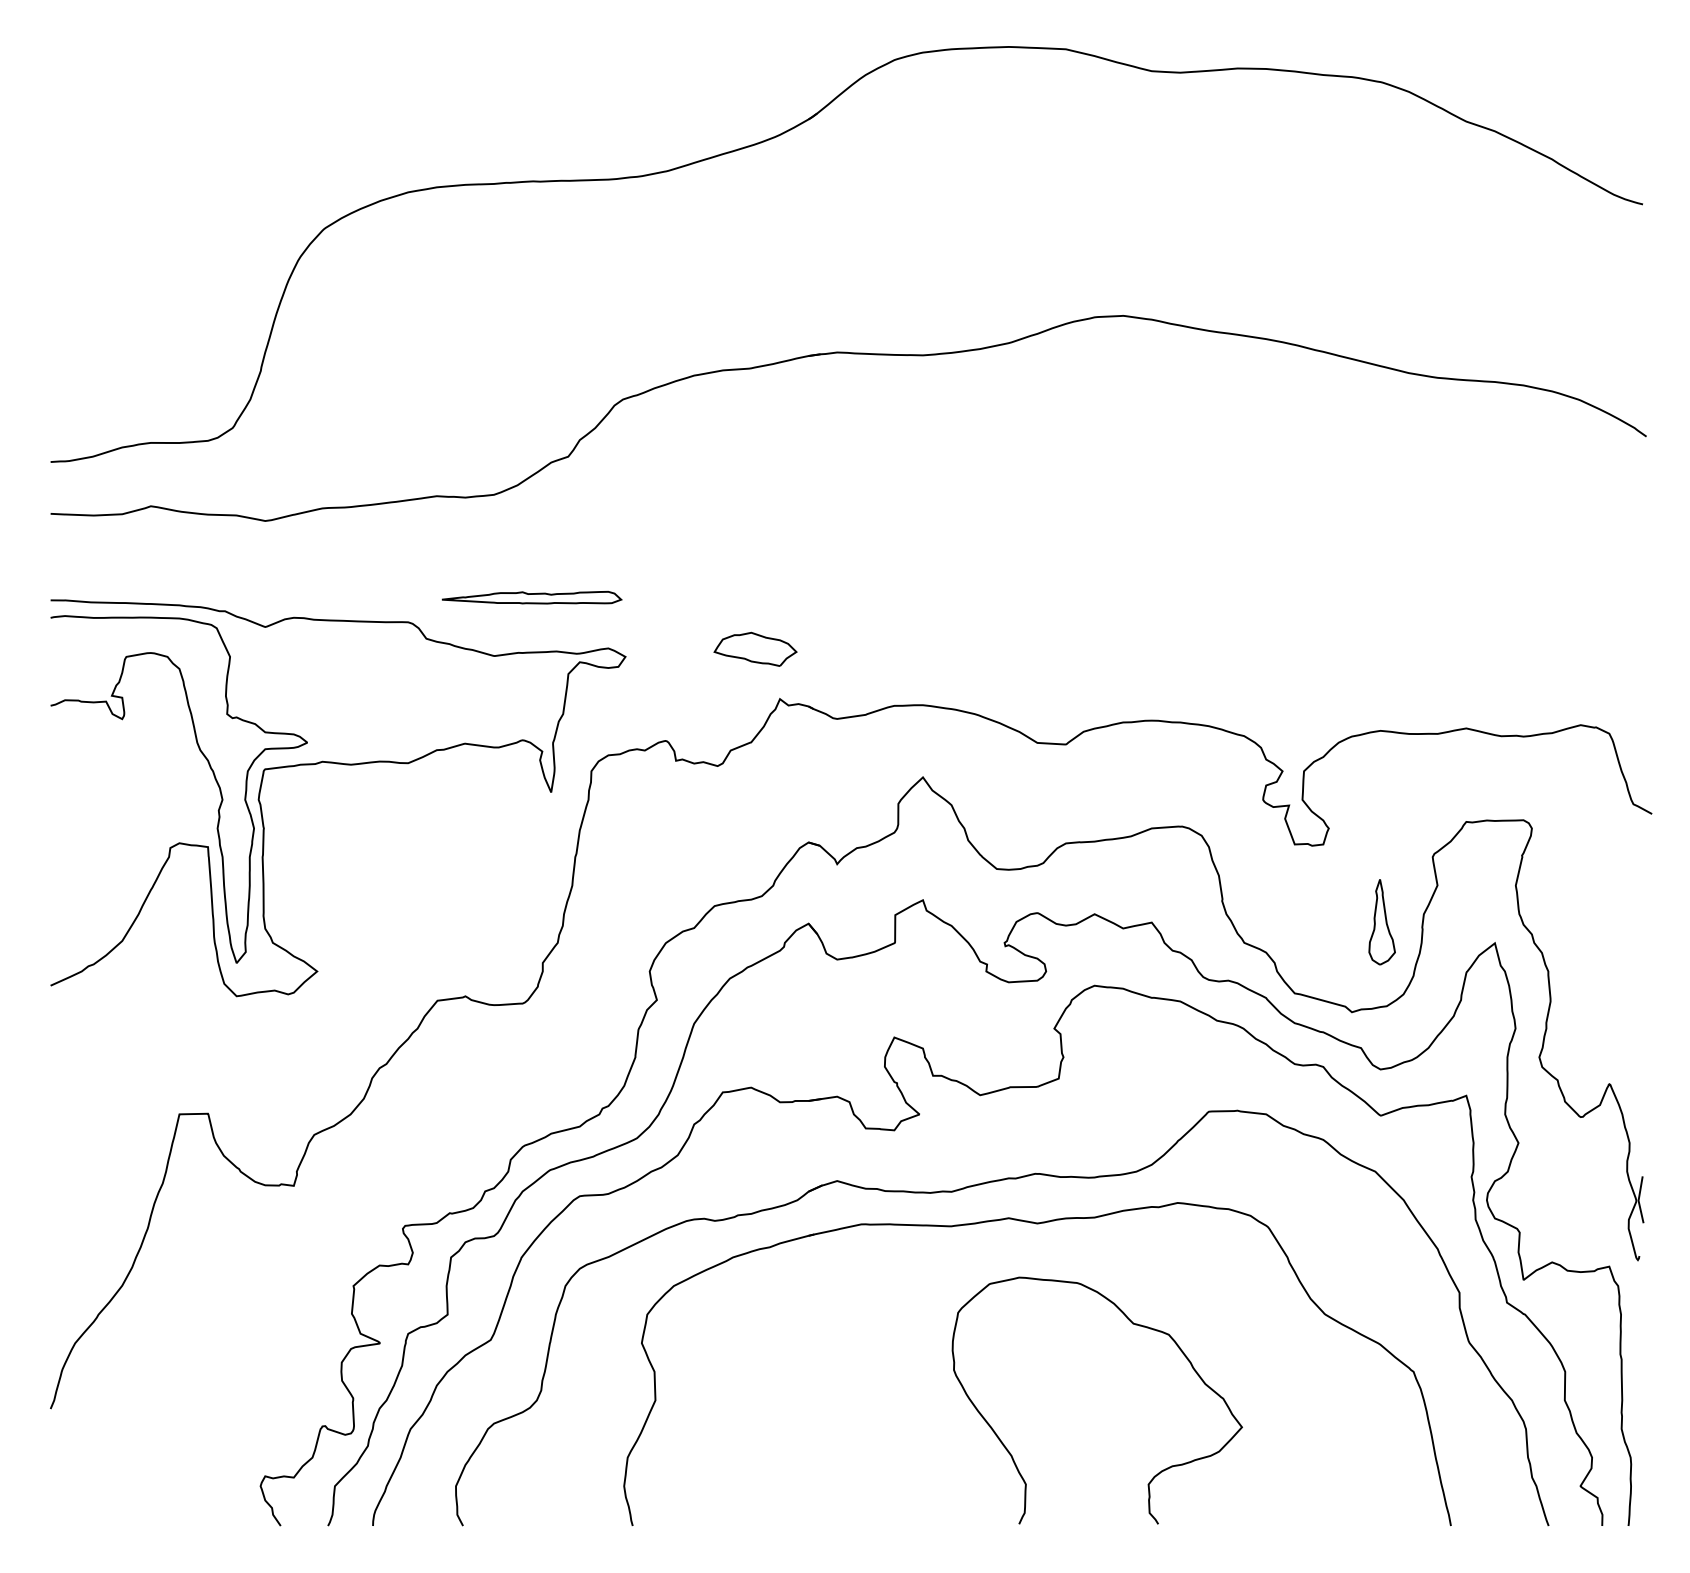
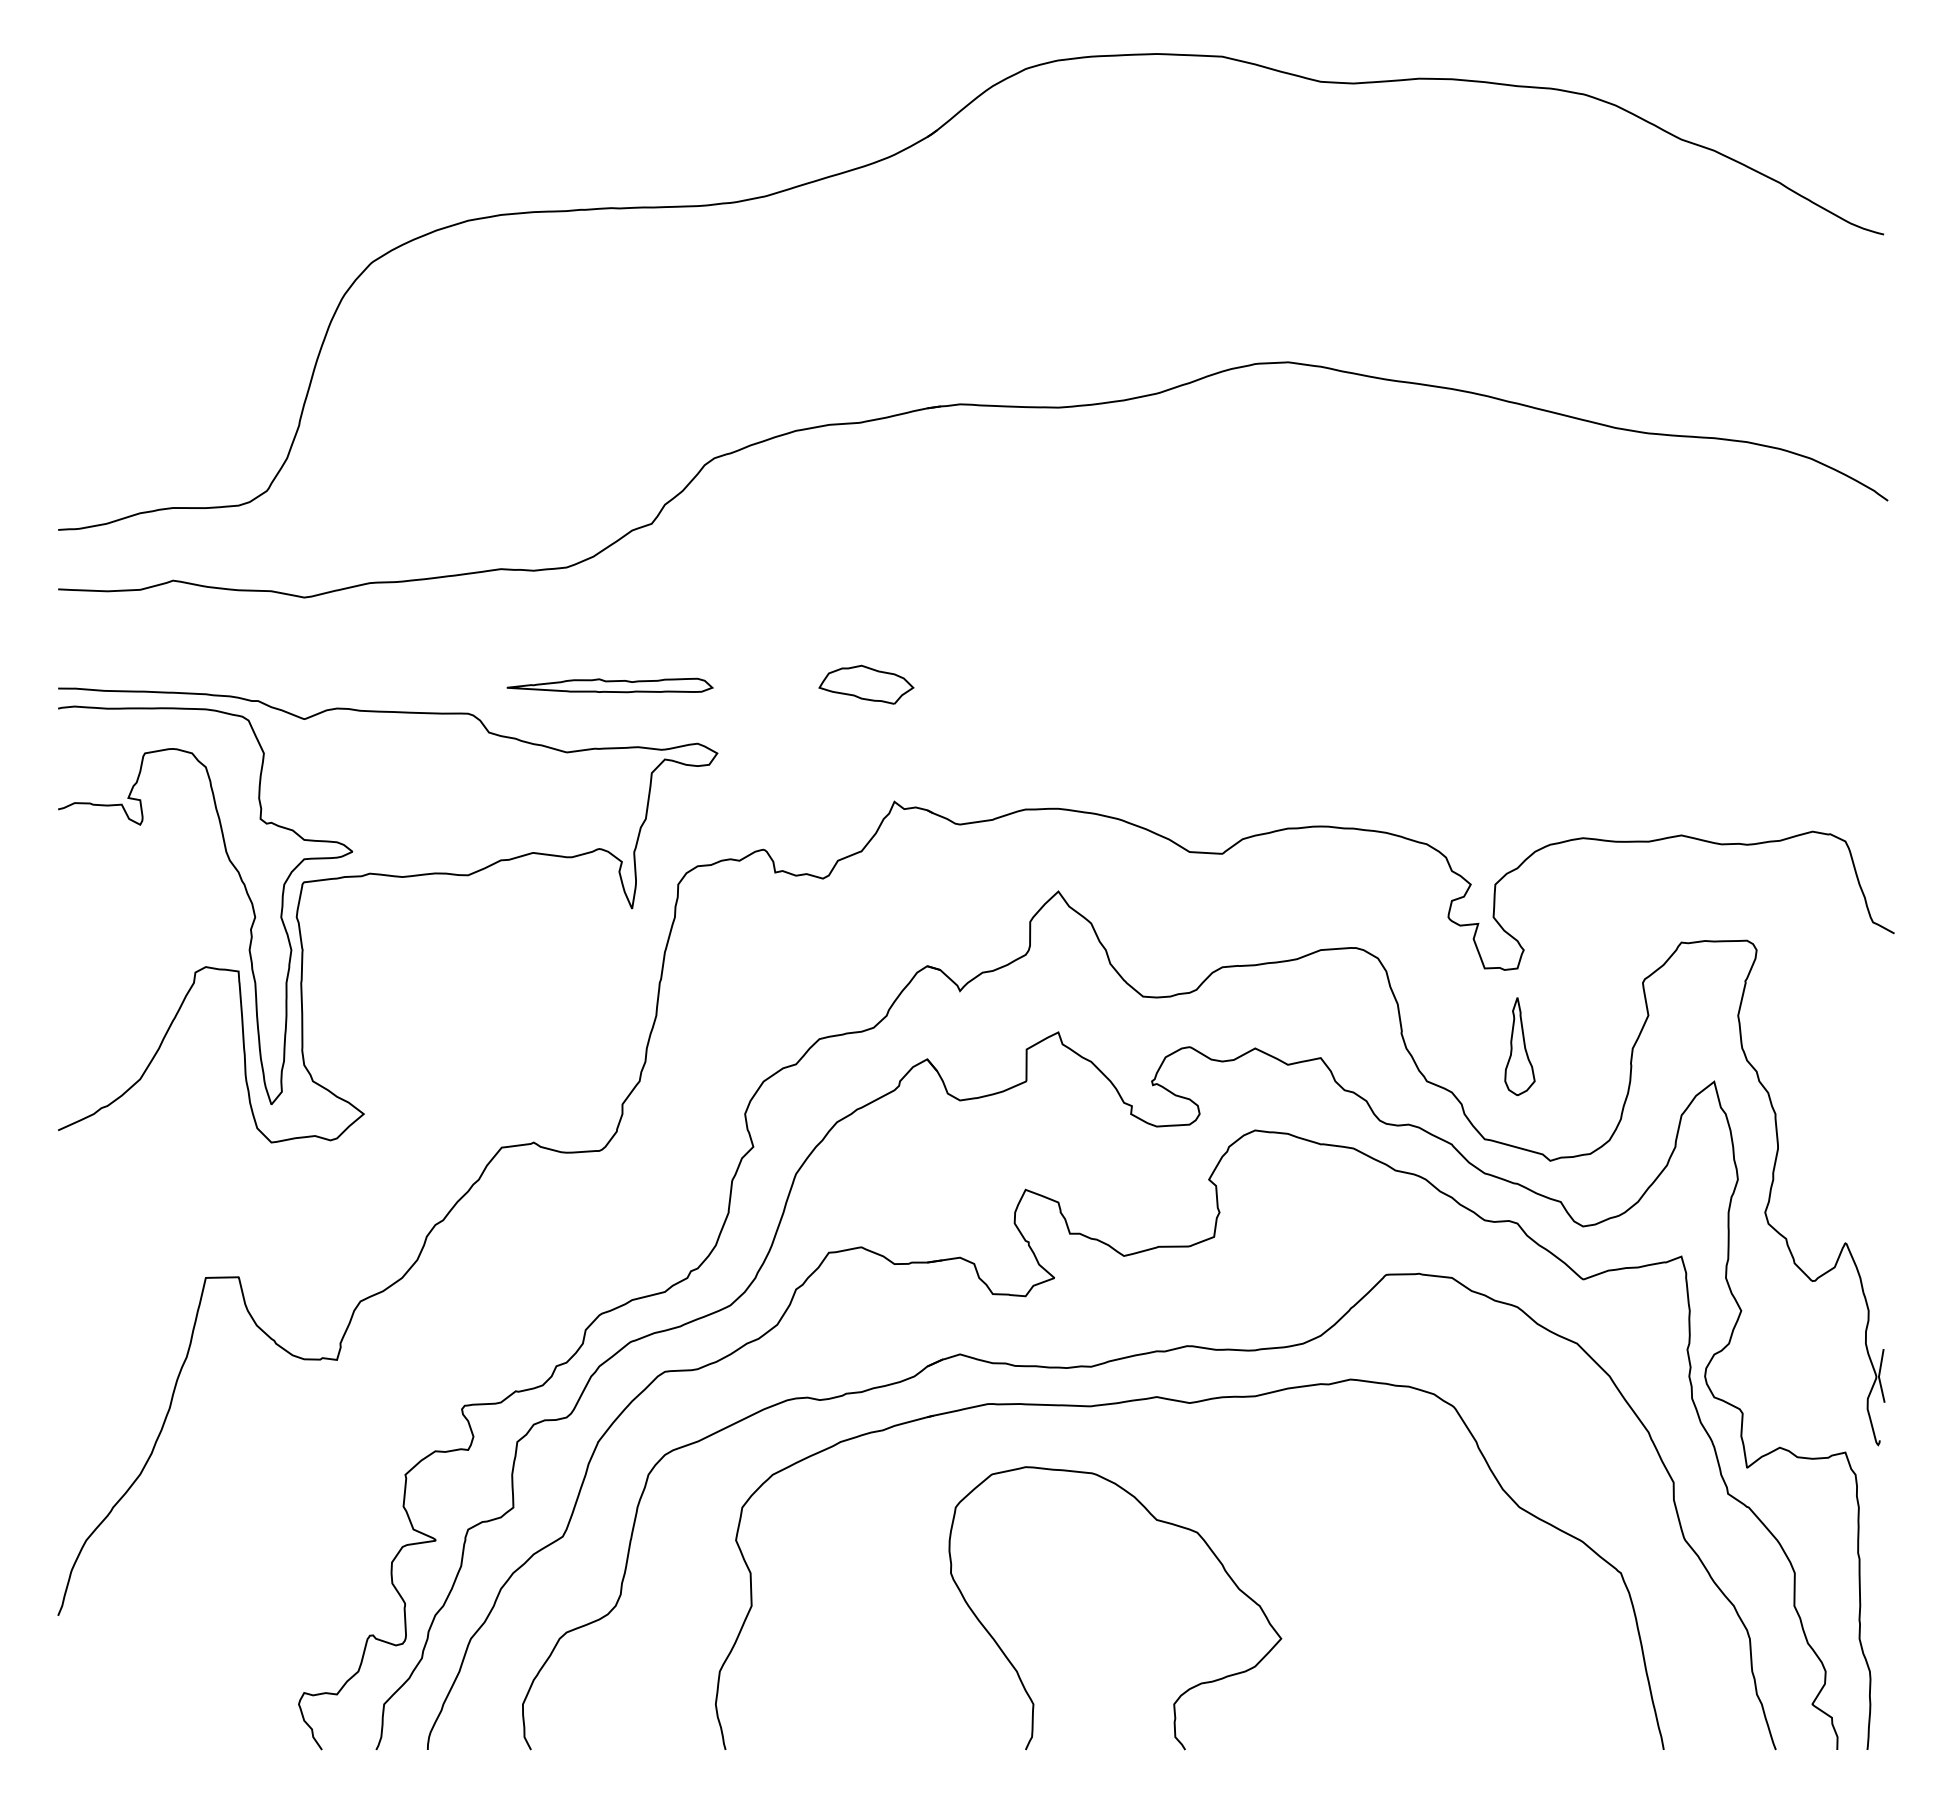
part: (755, 649) -> (866, 684), moved
part: (1381, 922) -> (1519, 1046), moved
curve: (1134, 1325) -> (1157, 1521), moved

